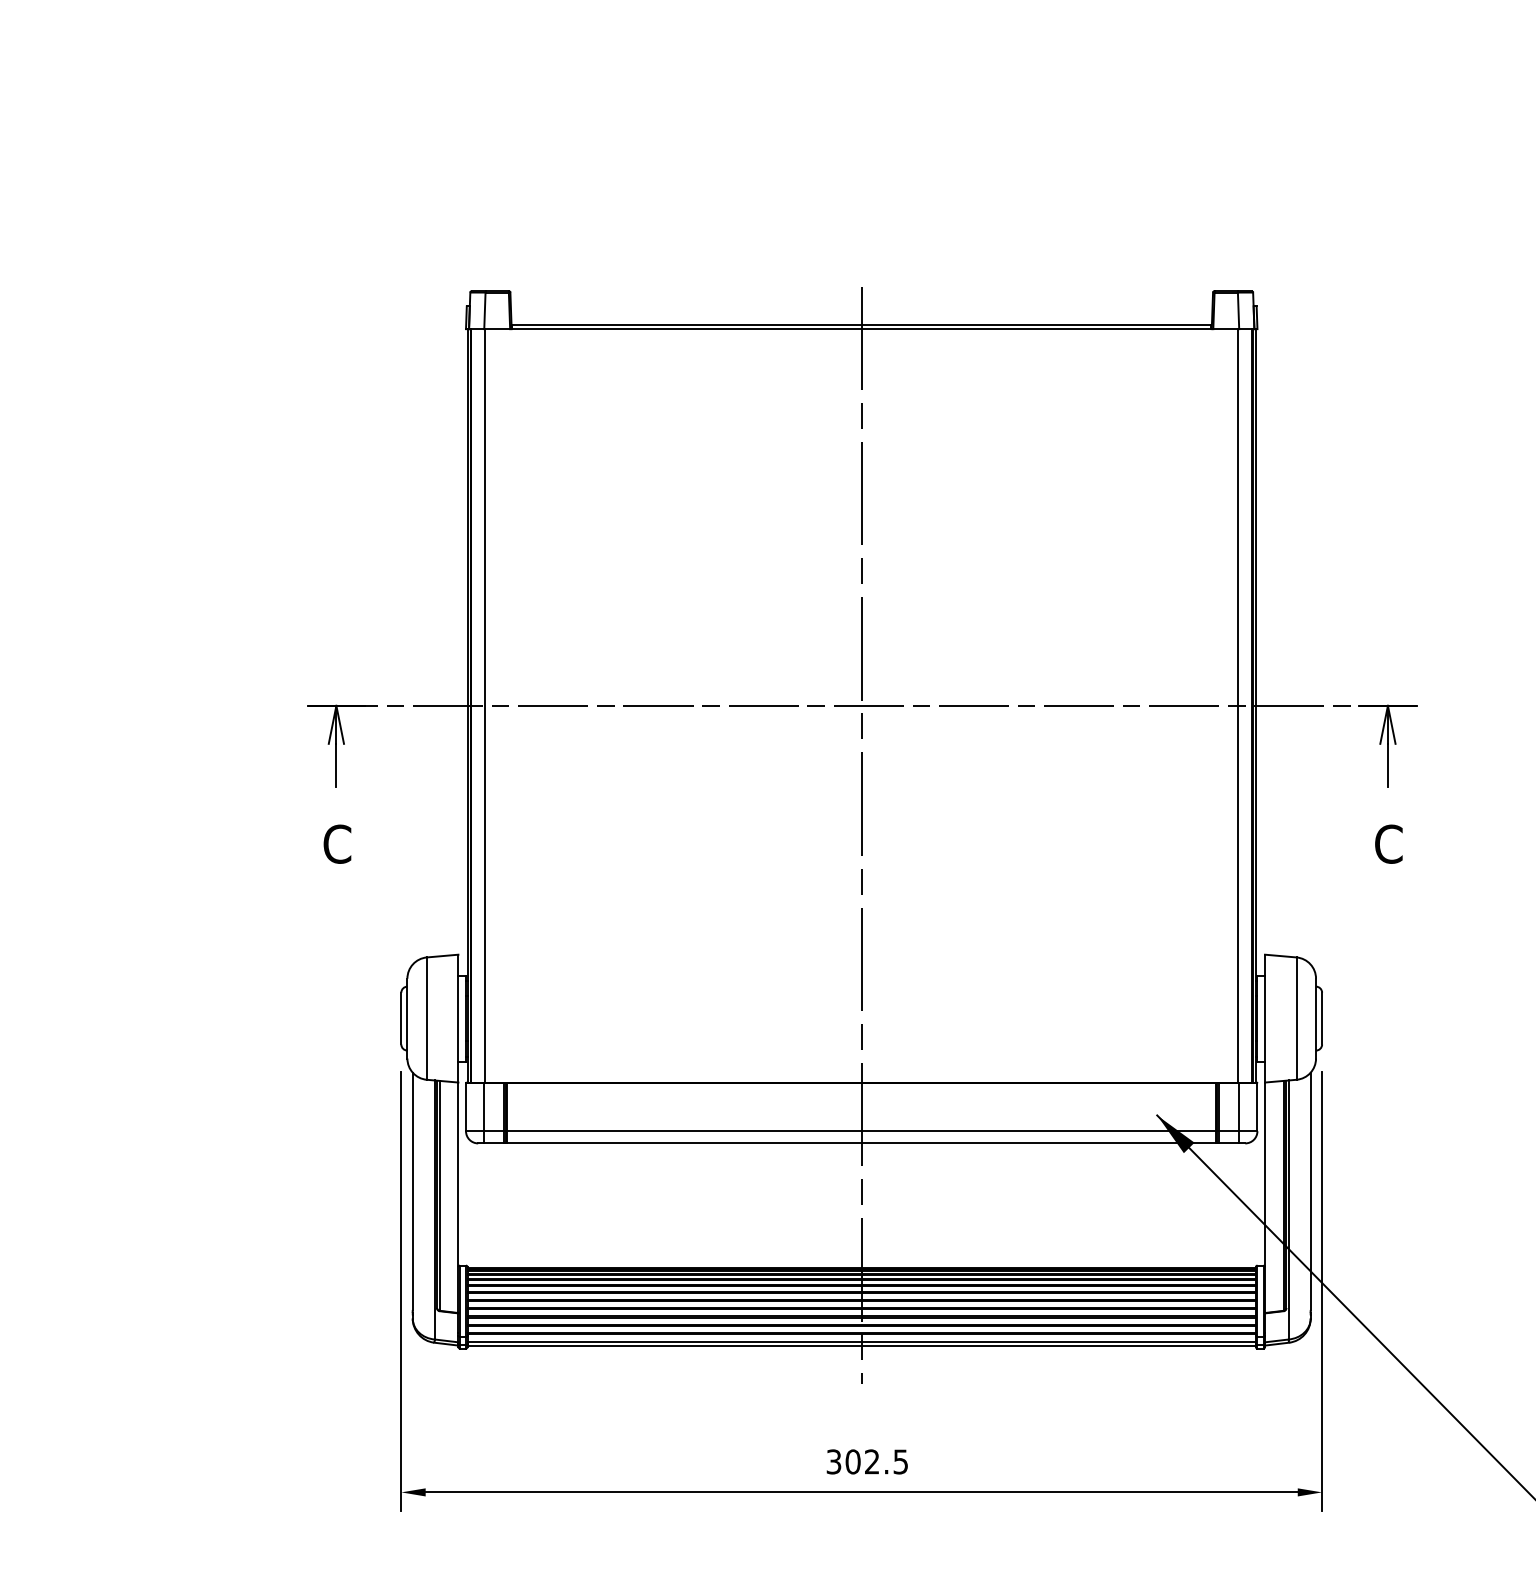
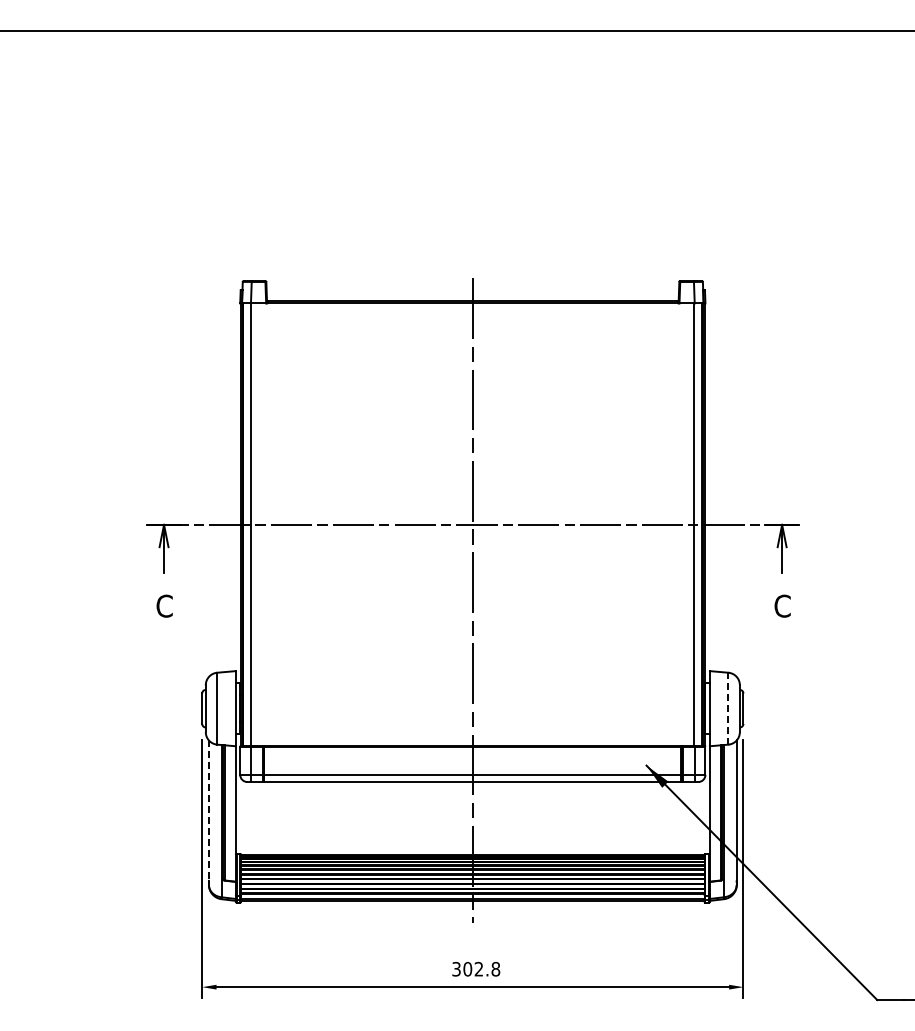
line: (1296, 1018) -> (728, 708), solid -> dashed
line: (412, 1191) -> (208, 810), solid -> dashed
text: (900, 1460) -> (495, 968), 302.5 -> 302.8

